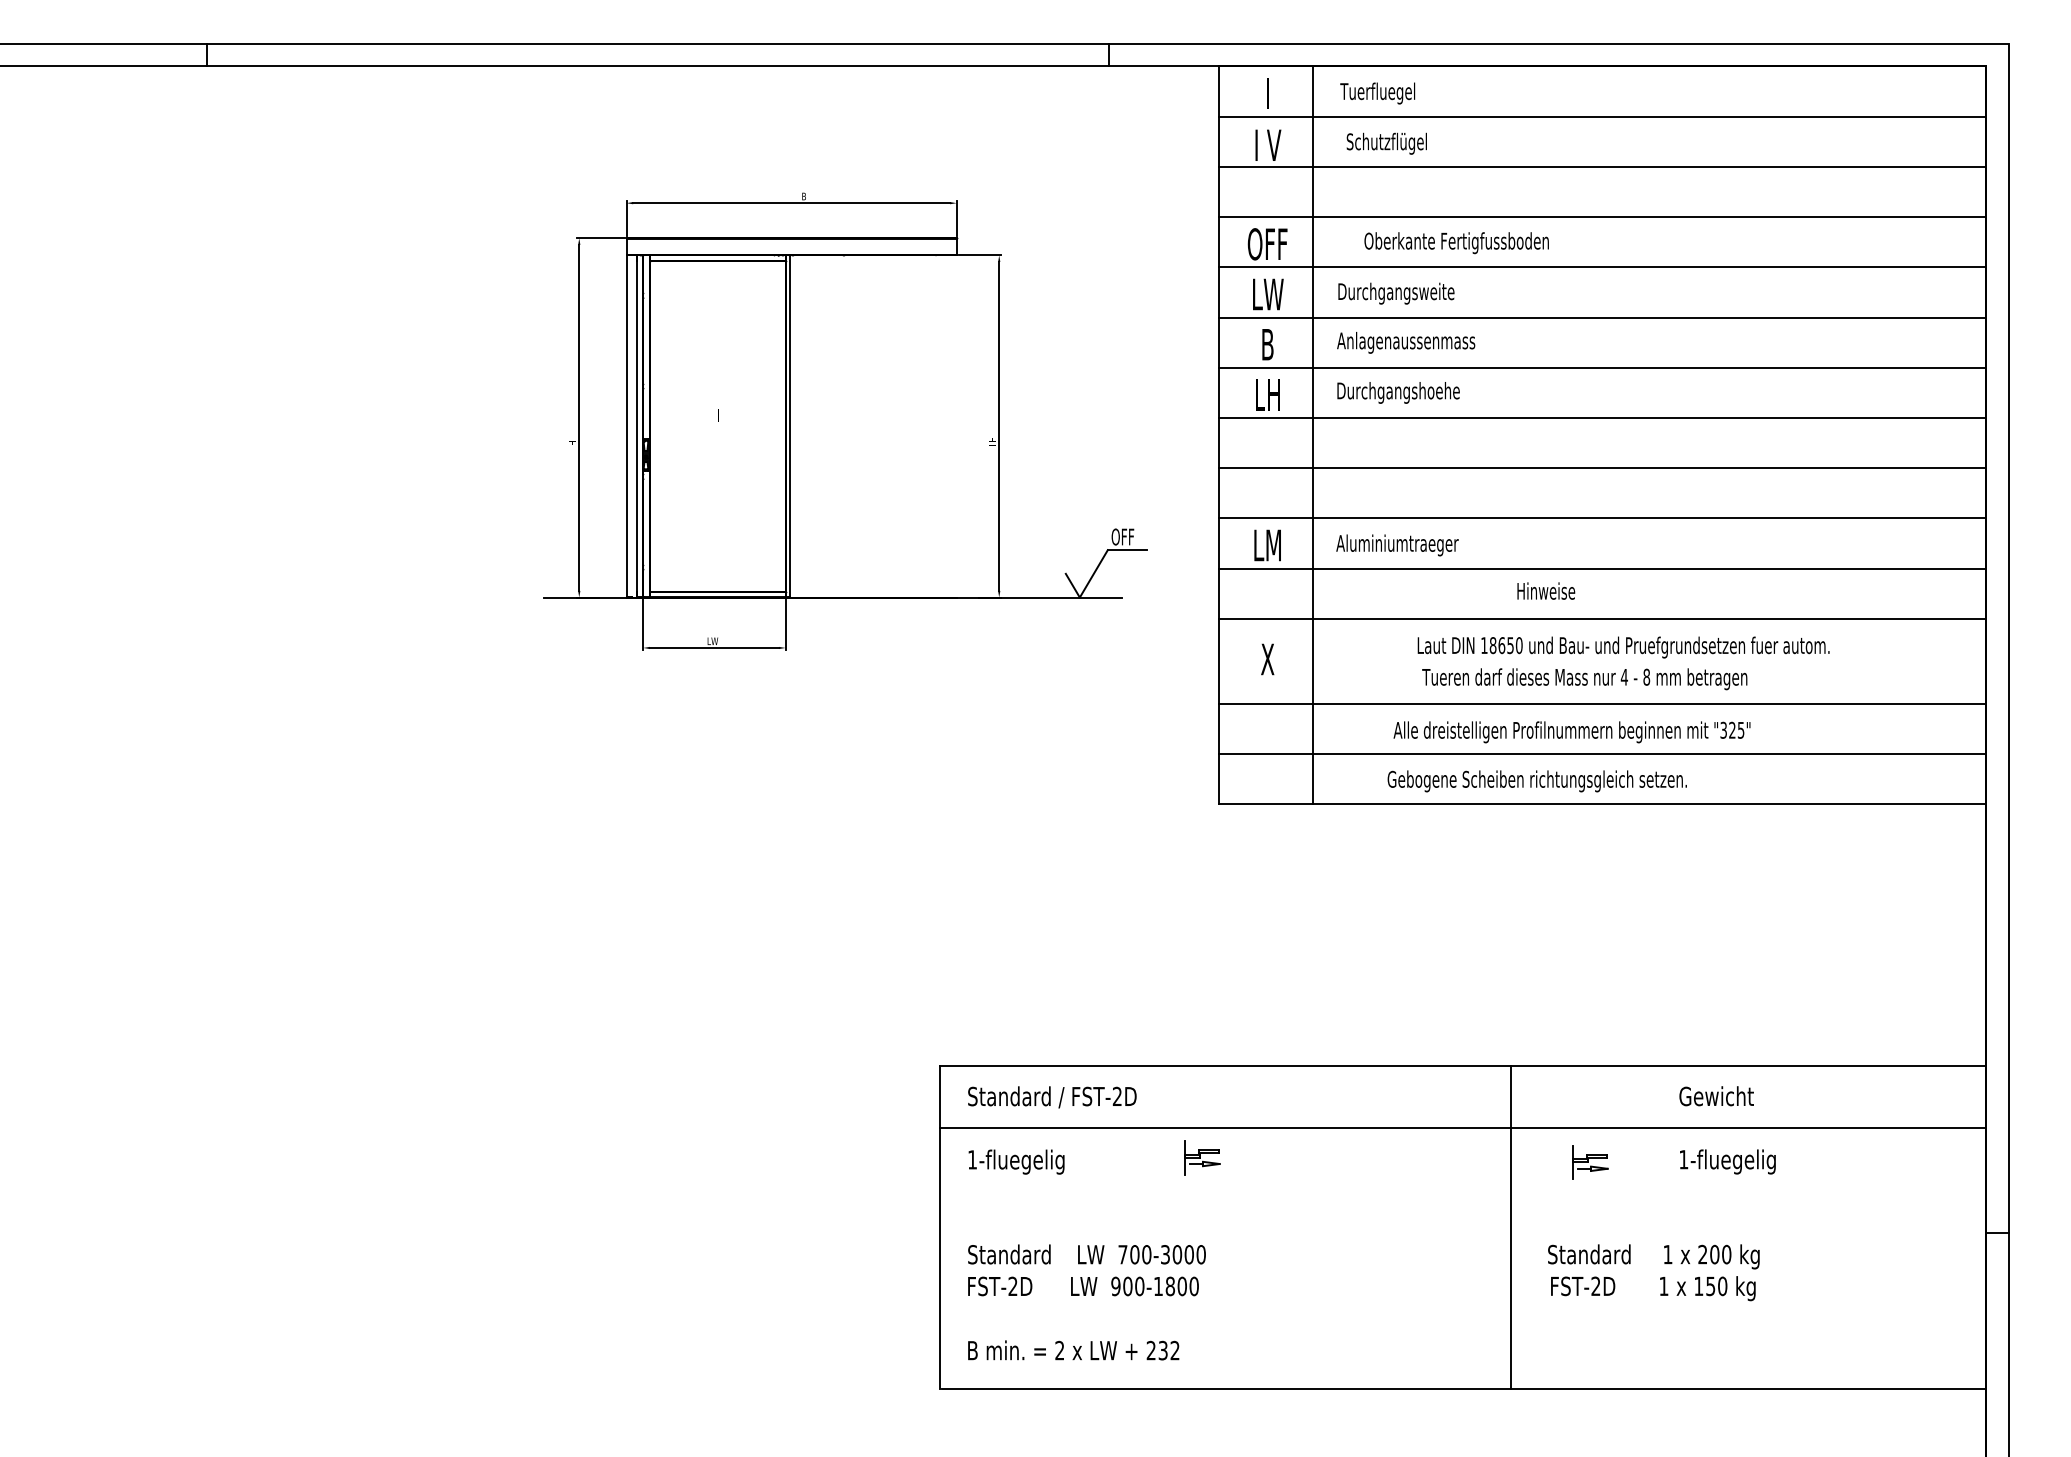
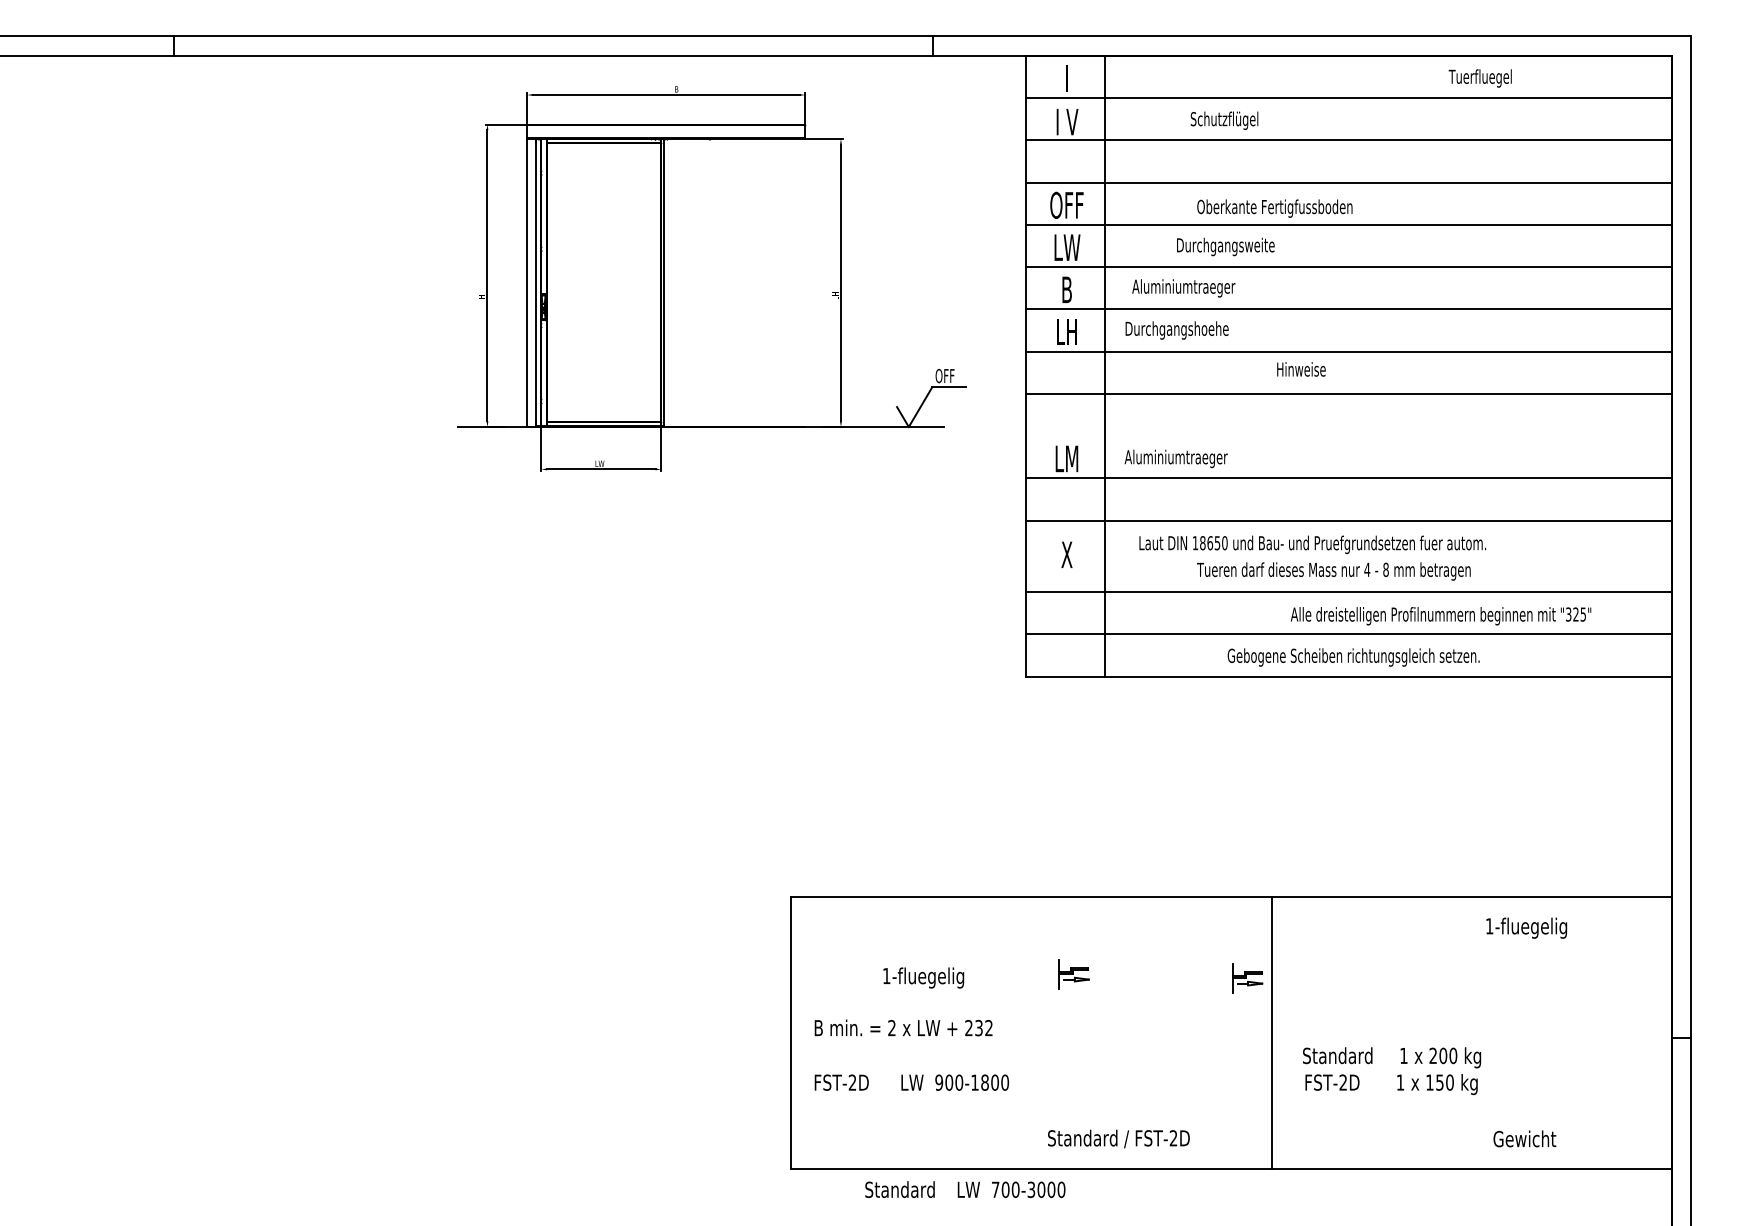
text: (1377, 93) -> (1480, 78), moved
text: (1386, 143) -> (1224, 120), moved
text: (1456, 243) -> (1274, 208), moved
text: (1396, 293) -> (1225, 246), moved
text: (1406, 342) -> (1183, 288), Anlagenaussenmass -> Aluminiumtraeger
part: (845, 421) -> (711, 278), moved
line: (1602, 518) -> (1348, 436), removed
text: (1546, 590) -> (1301, 368), moved
text: (1623, 647) -> (1312, 544), moved
text: (1571, 732) -> (1440, 616), moved
text: (1536, 781) -> (1353, 657), moved
text: (1716, 1096) -> (1524, 1139), moved
text: (1052, 1097) -> (1118, 1139), moved
line: (1463, 1128) -> (1231, 949), removed
part: (1202, 1157) -> (1074, 974), moved
text: (1016, 1161) -> (923, 977), moved
text: (1727, 1161) -> (1526, 927), moved
part: (1590, 1162) -> (1247, 978), moved
text: (1086, 1254) -> (964, 1189), moved
text: (1073, 1350) -> (903, 1028), moved

